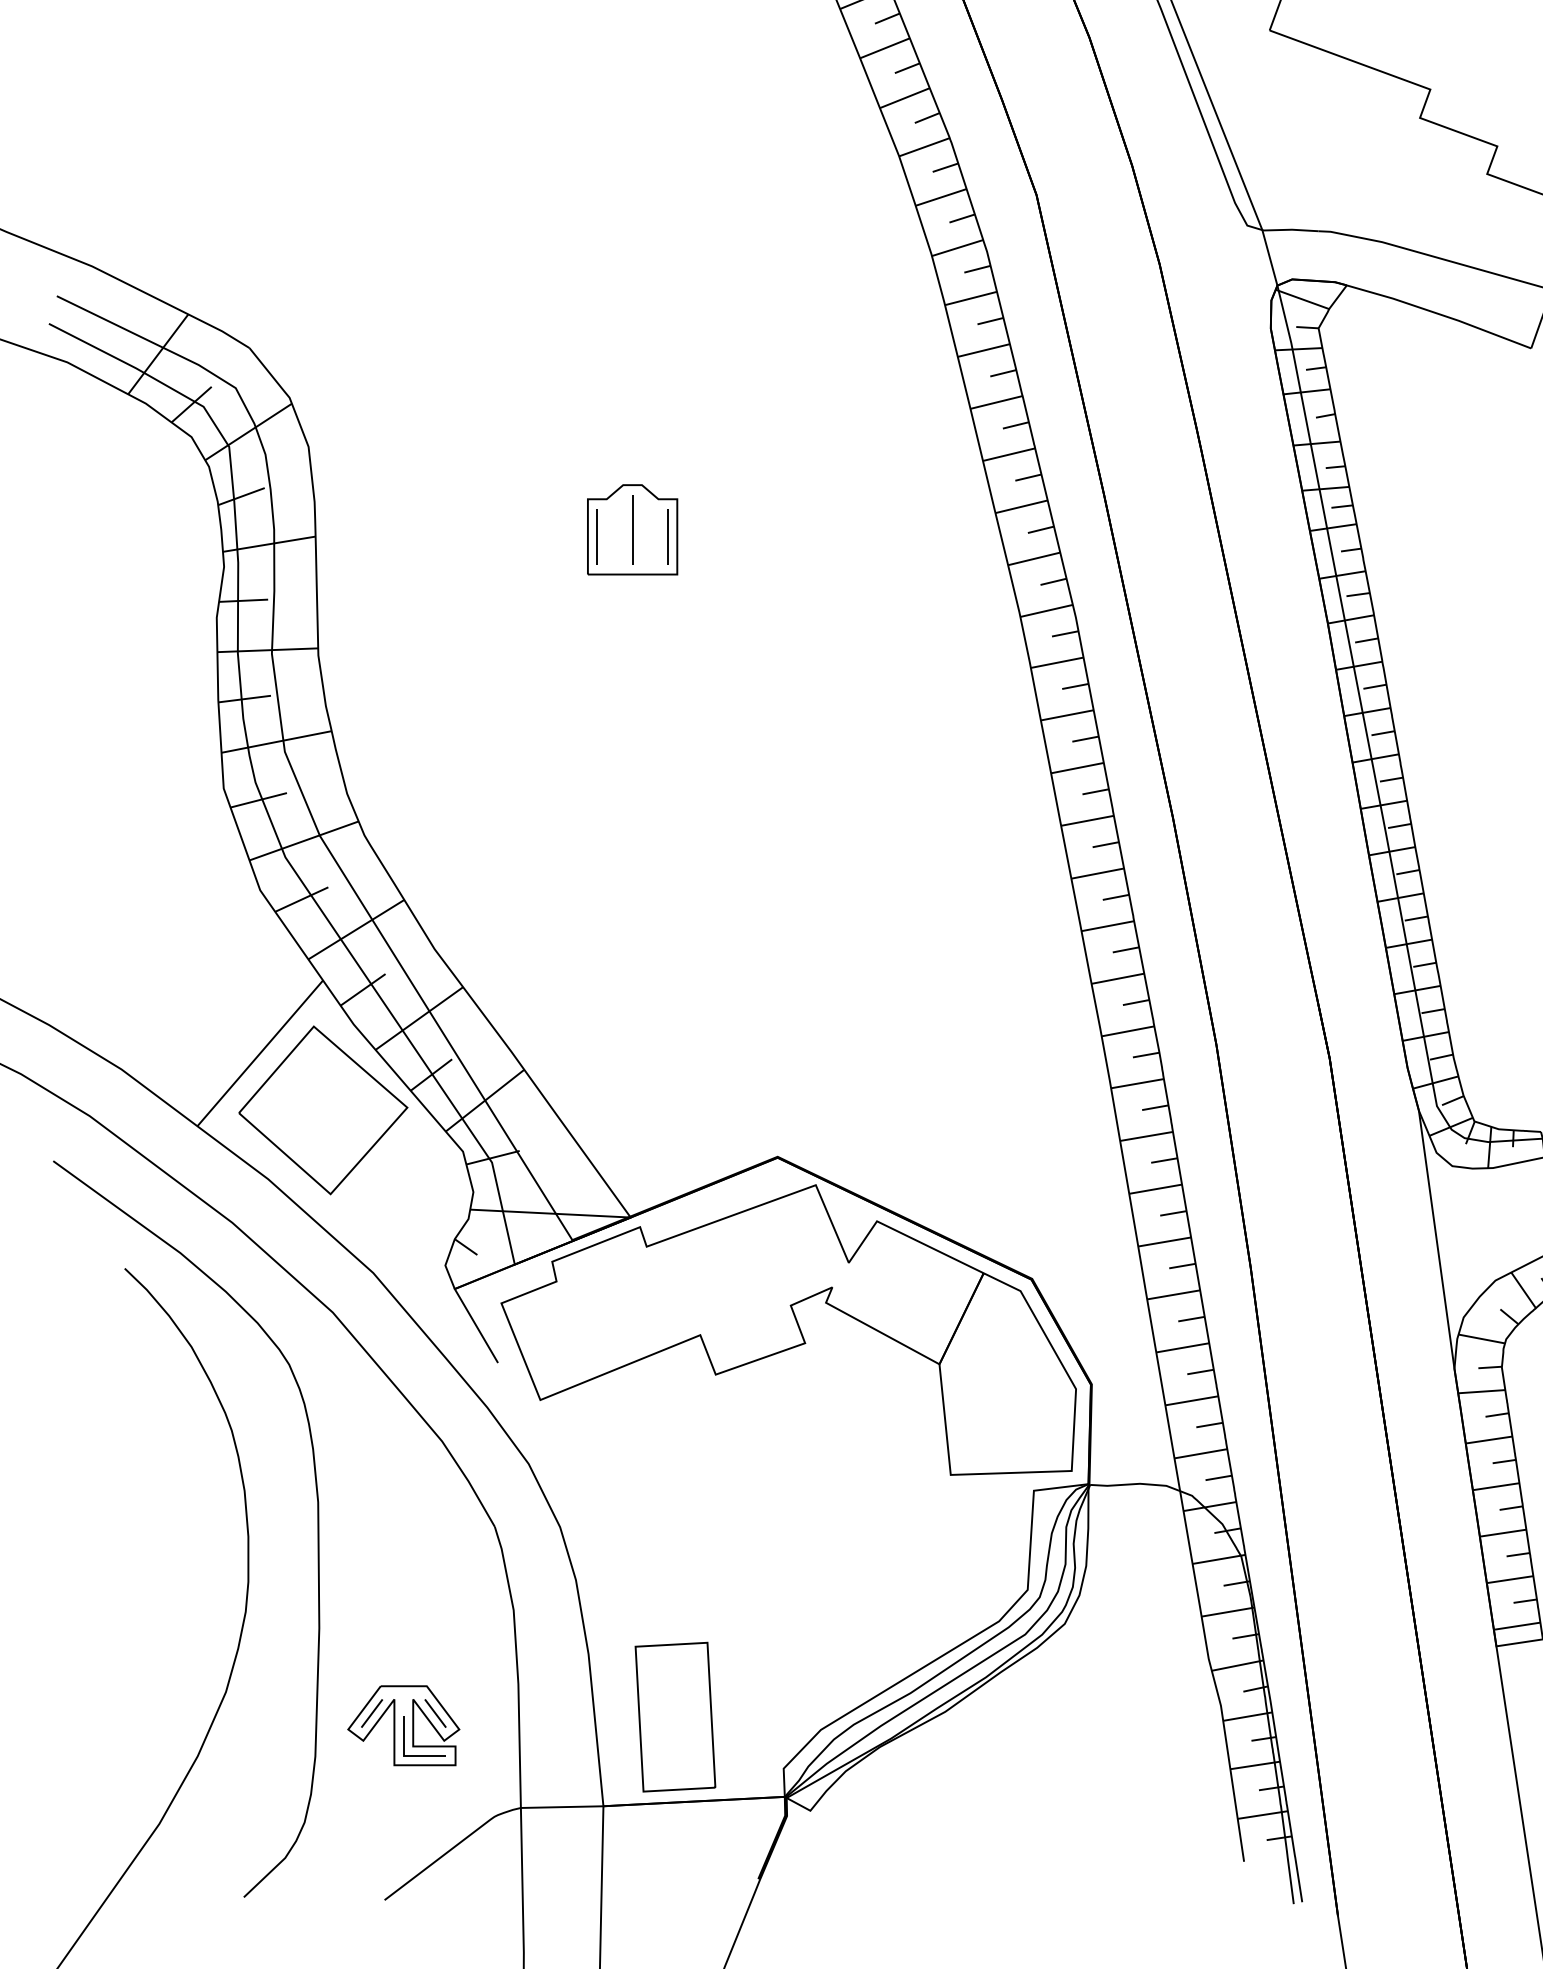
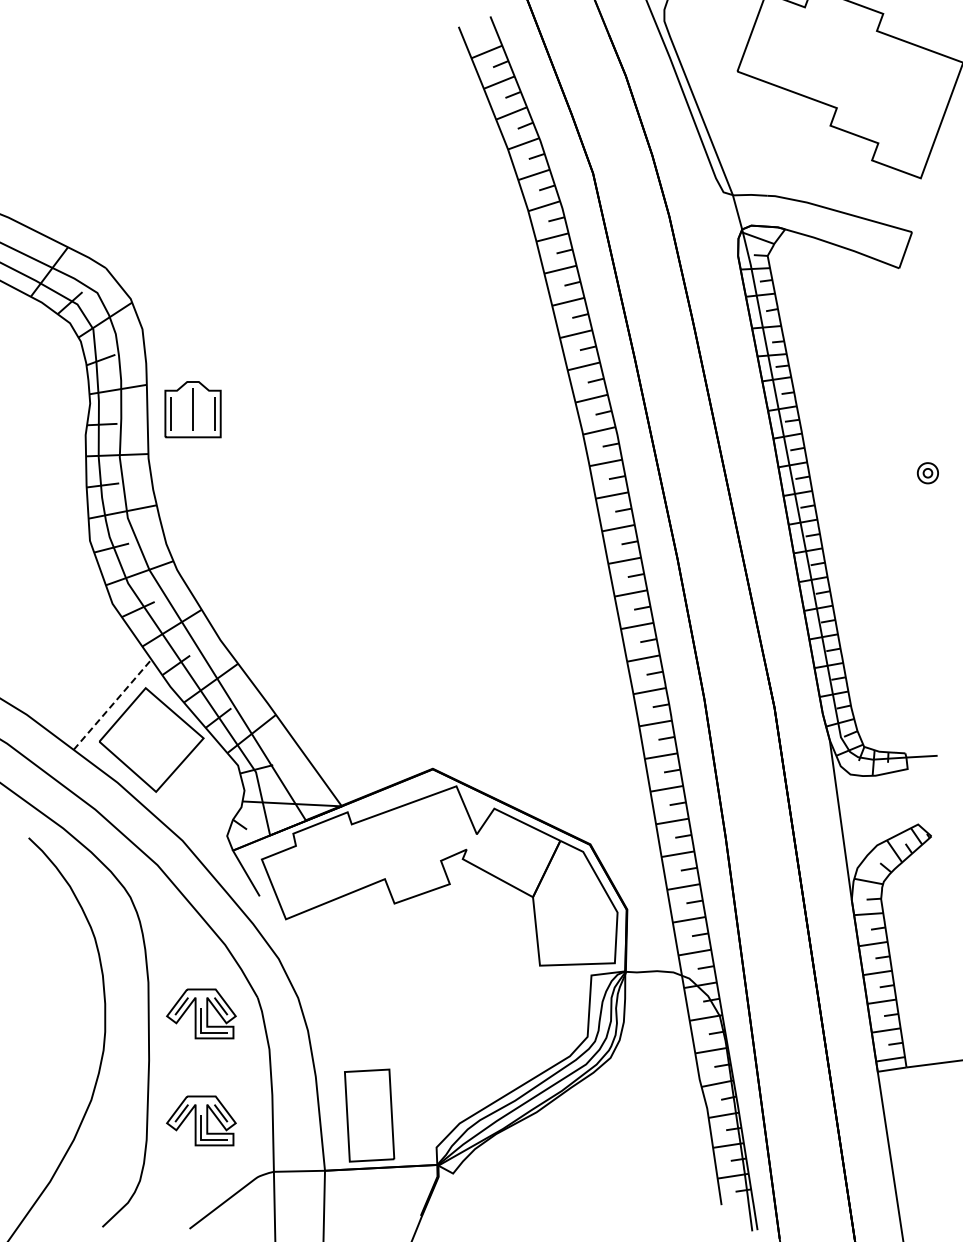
part: (631, 529) -> (192, 409), moved
line: (260, 1052) -> (112, 704), solid -> dashed
part: (403, 1552) -> (201, 1013), added

